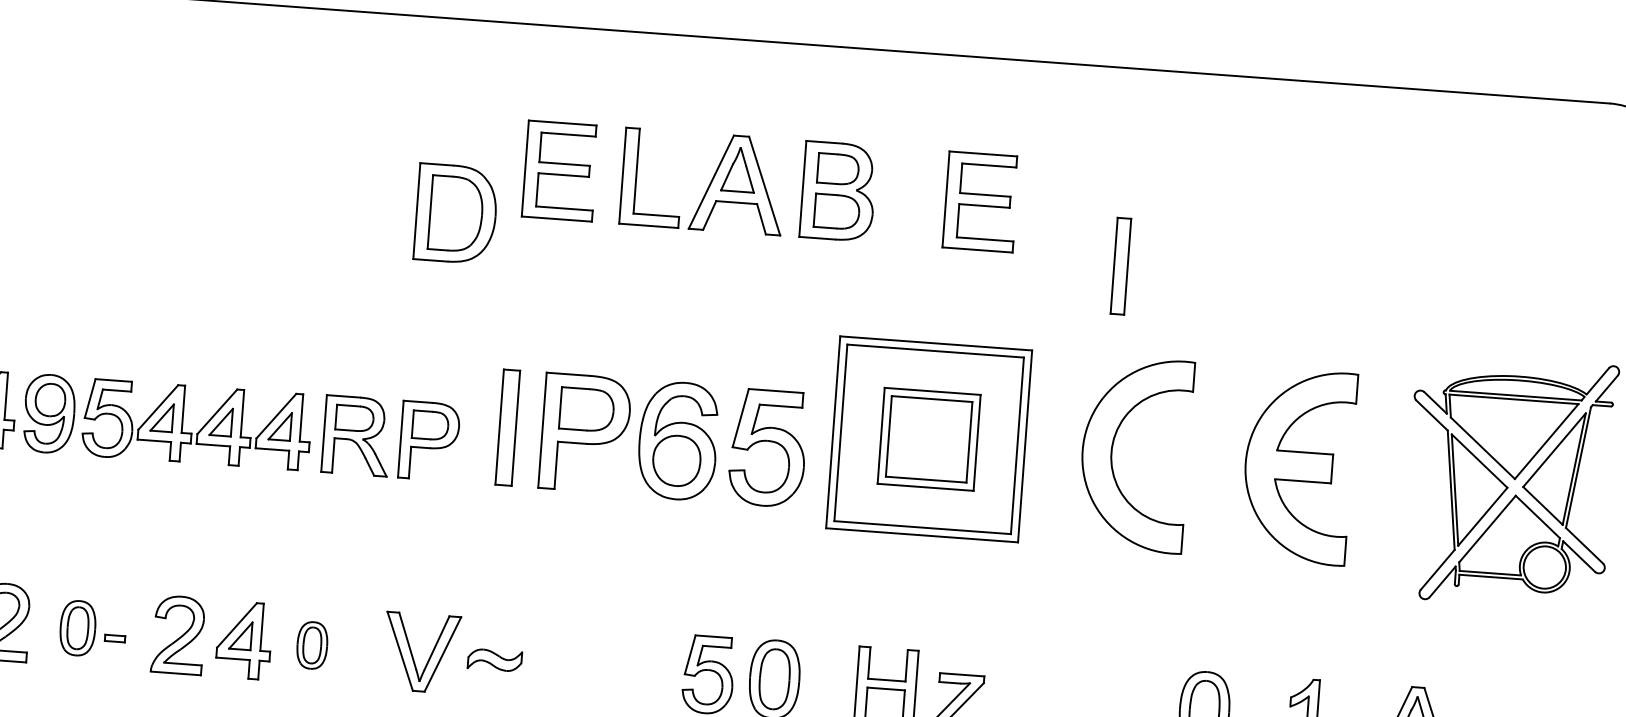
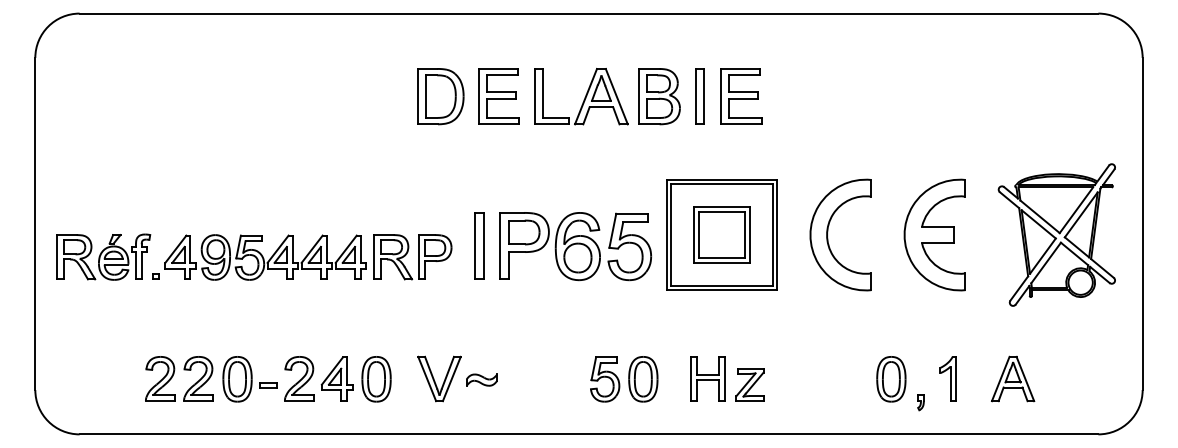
part: (455, 213) -> (440, 96), moved
part: (1120, 266) -> (699, 96), moved
part: (92, 629) -> (249, 379), size x1.43
part: (312, 645) -> (376, 379), size x1.67

